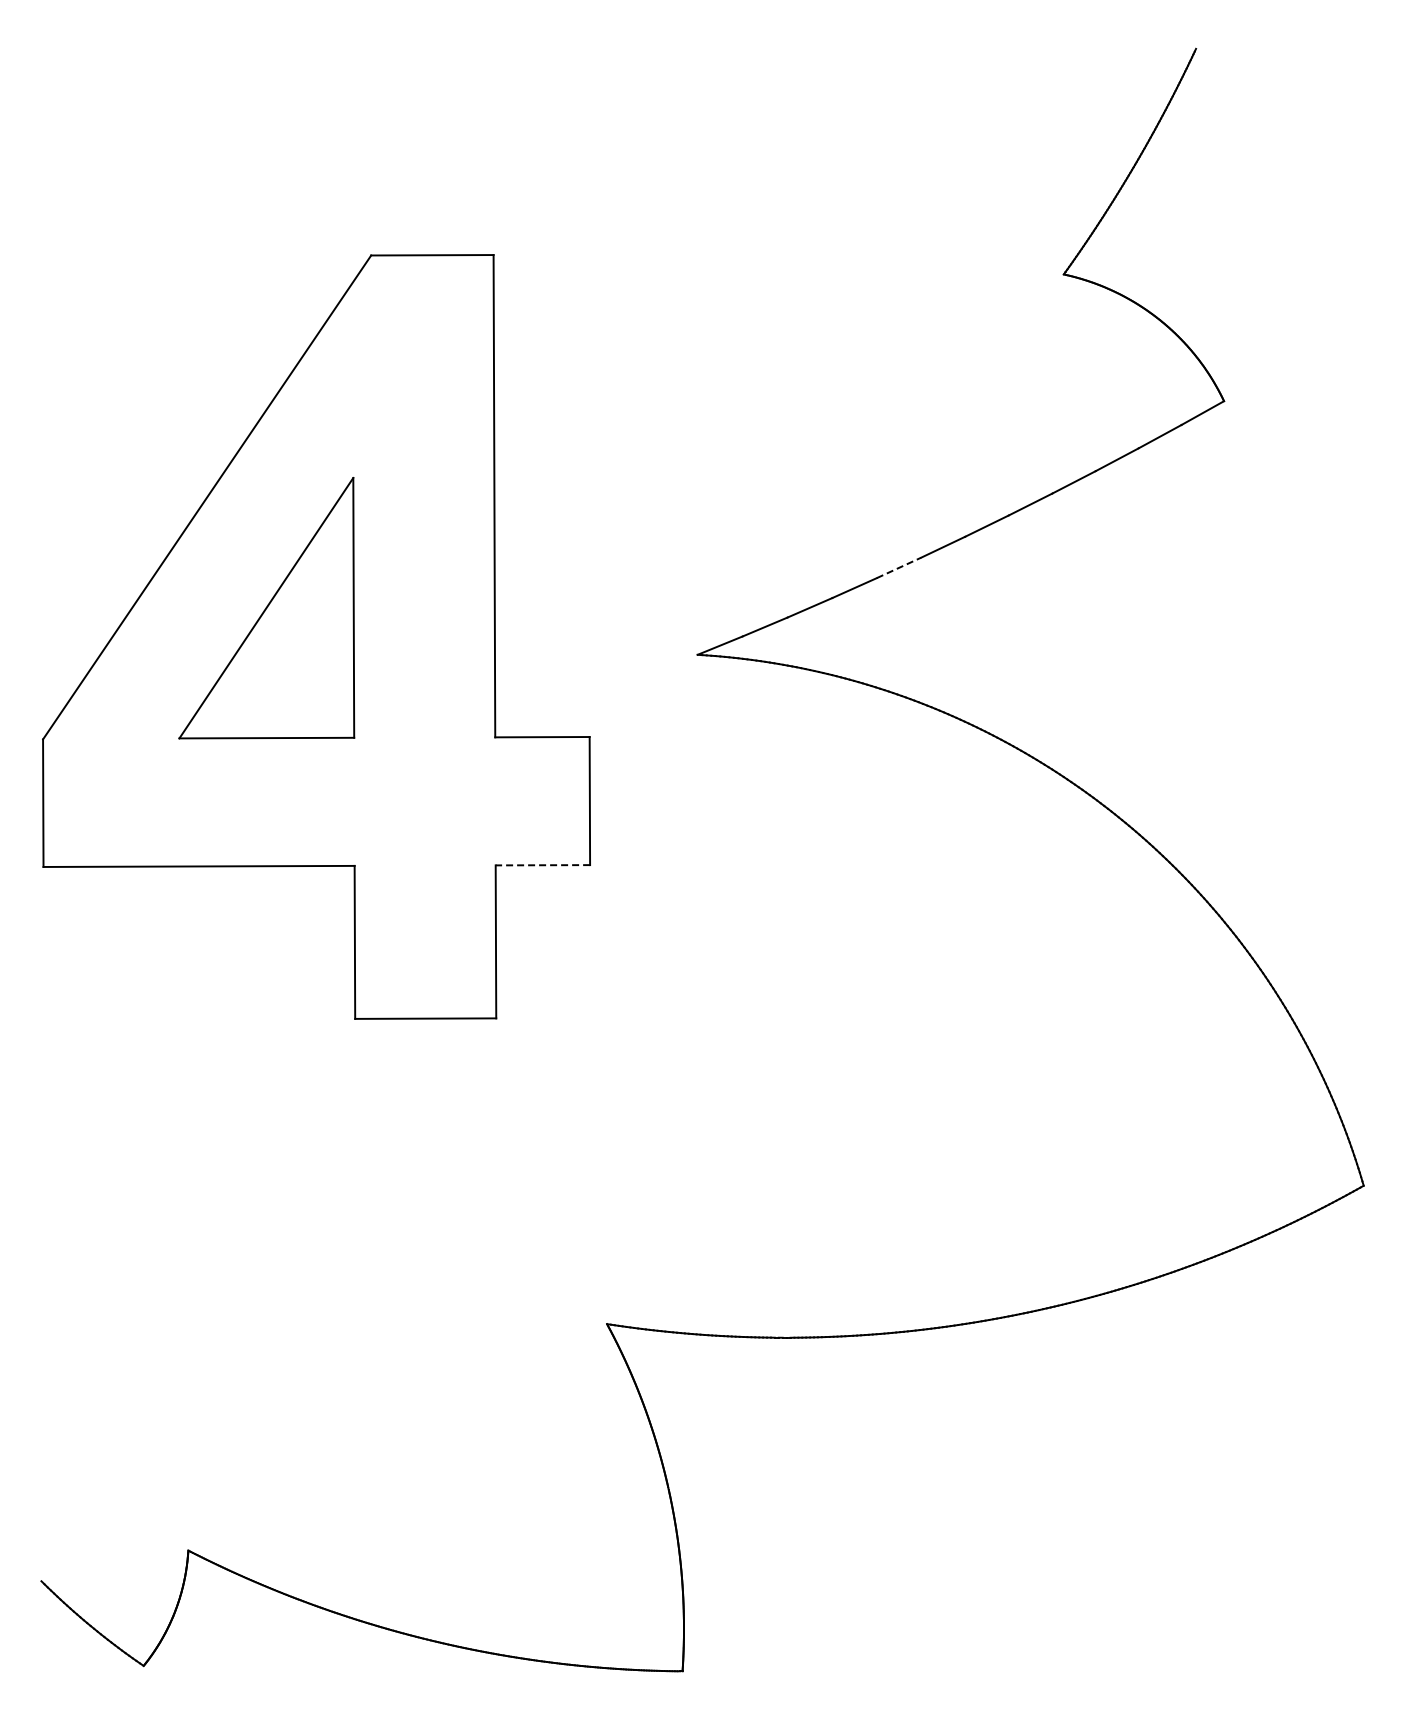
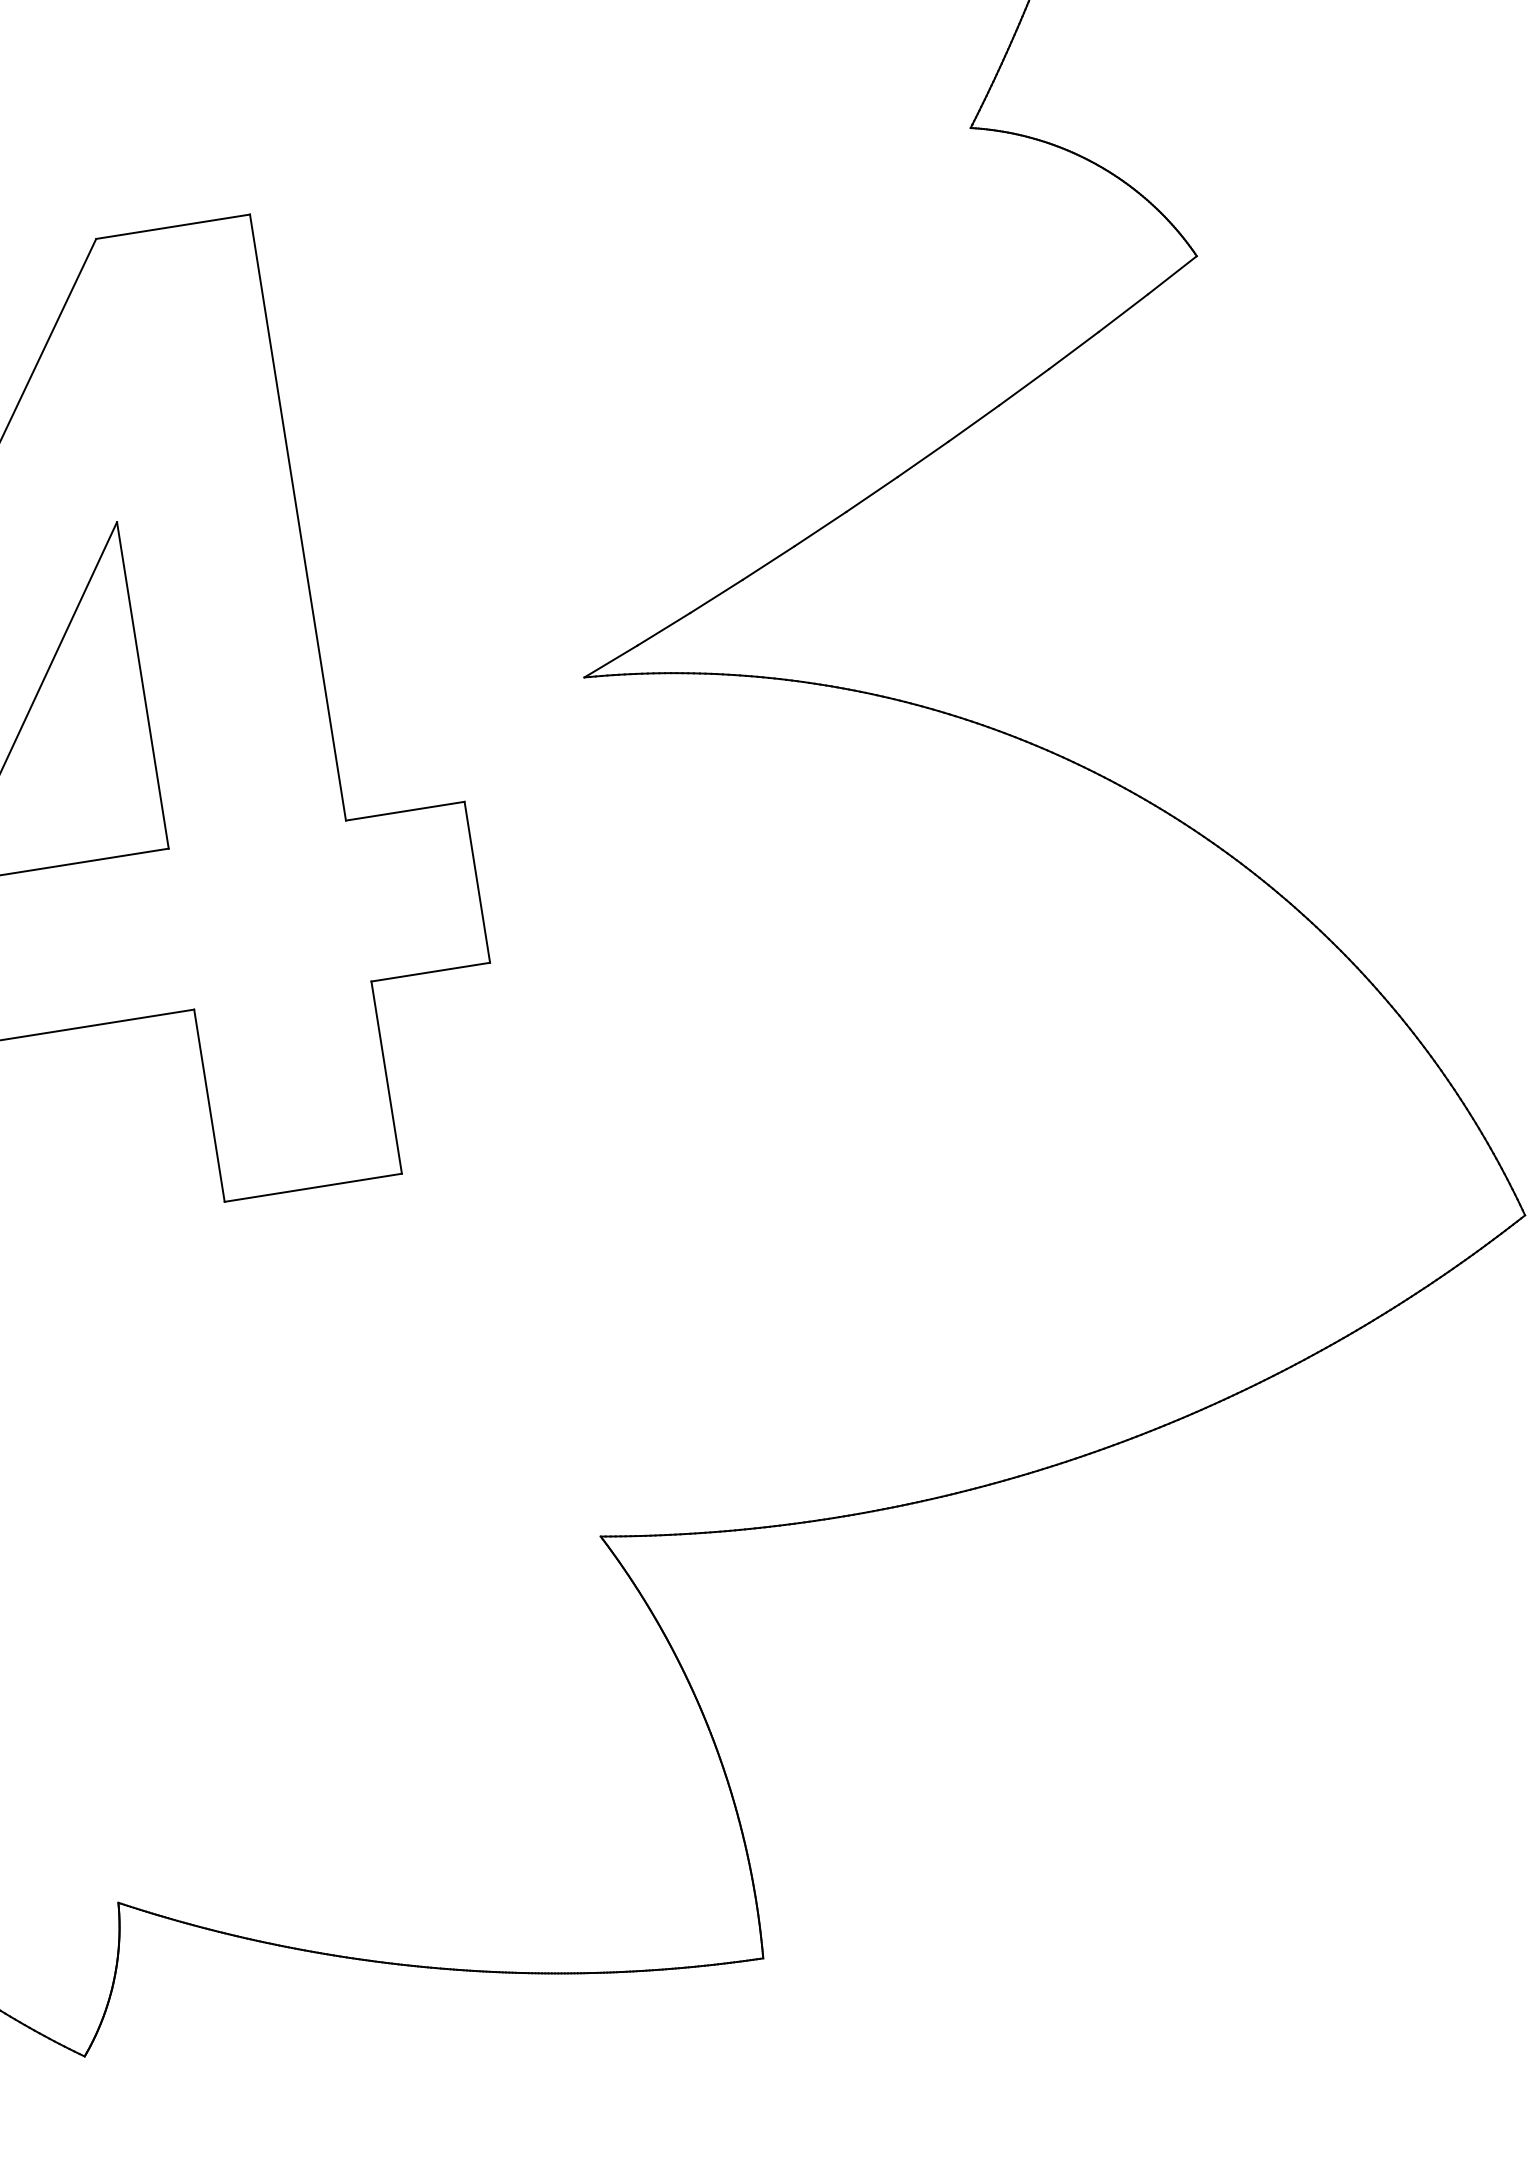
line: (899, 567) -> (821, 528), dashed -> solid
line: (542, 865) -> (430, 972), dashed -> solid

